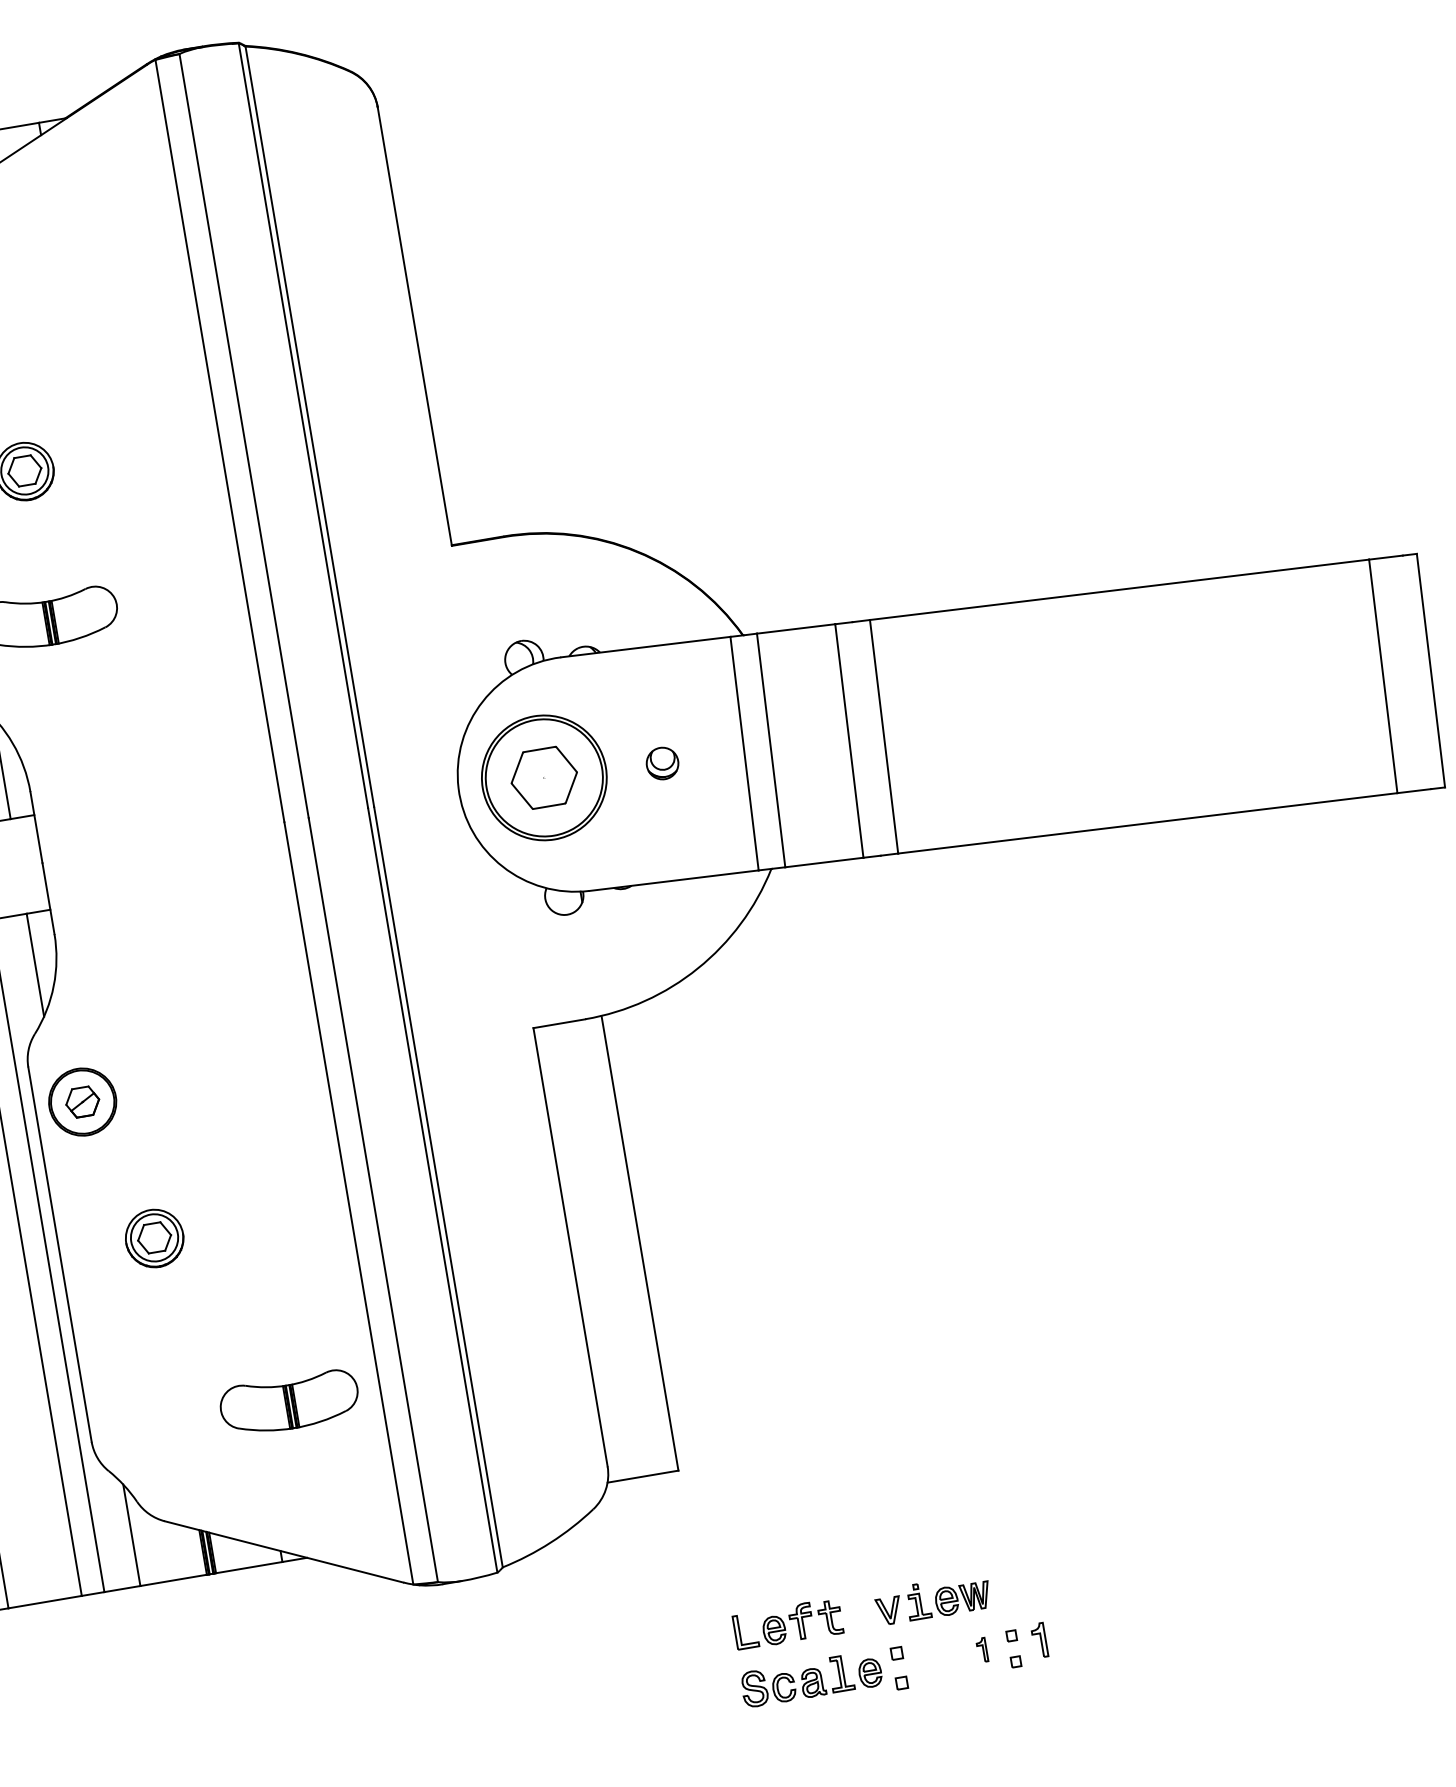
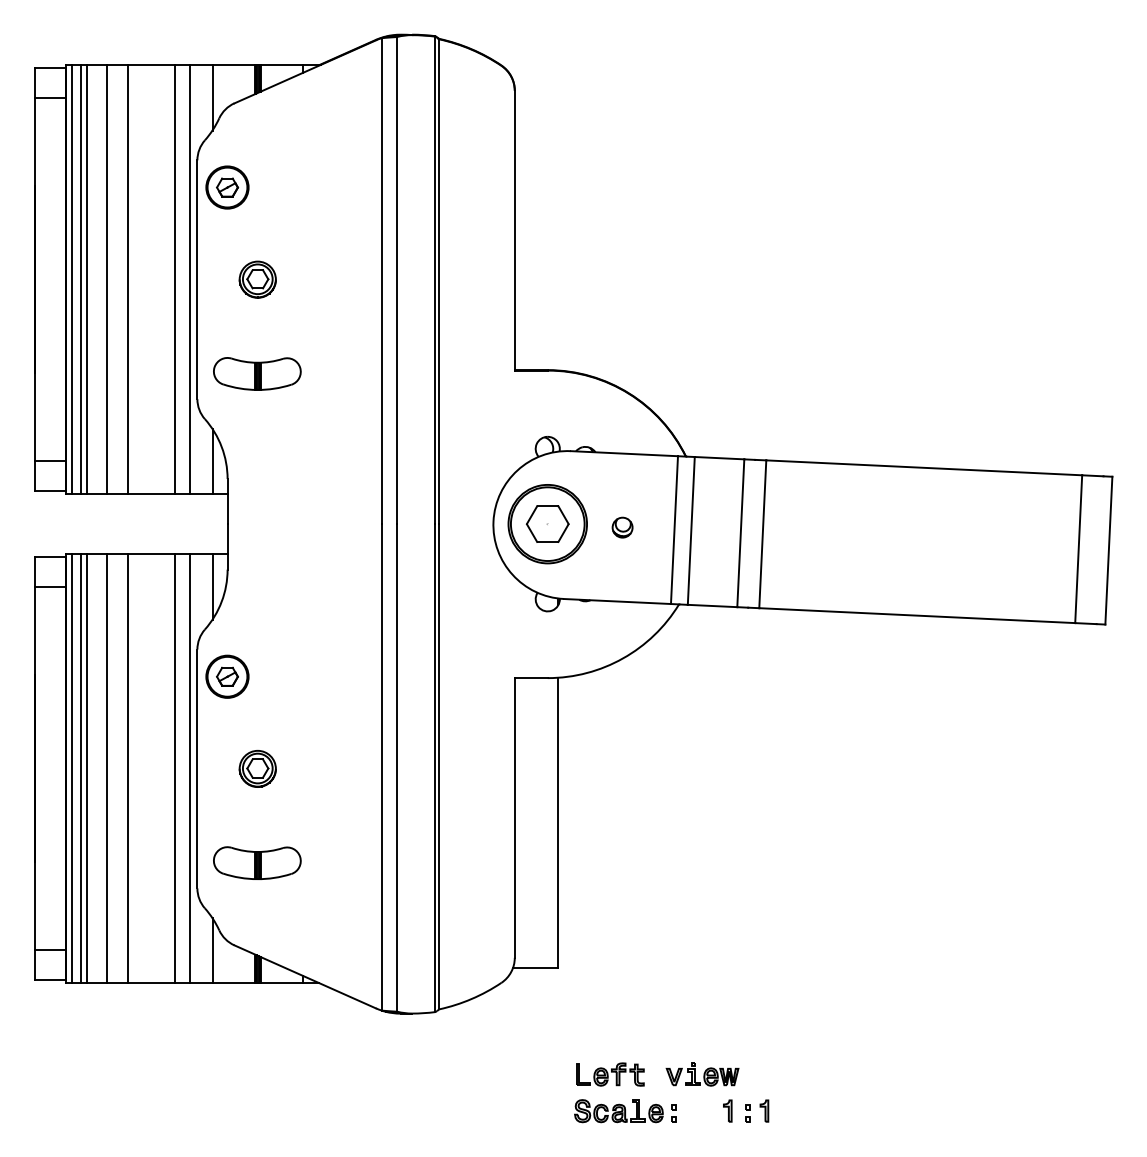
part: (289, 1401) -> (257, 862), moved
part: (1013, 1648) -> (747, 1113), size x0.71
part: (981, 1649) -> (727, 1110), size x1.43
part: (897, 1668) -> (673, 1113), size x0.62

